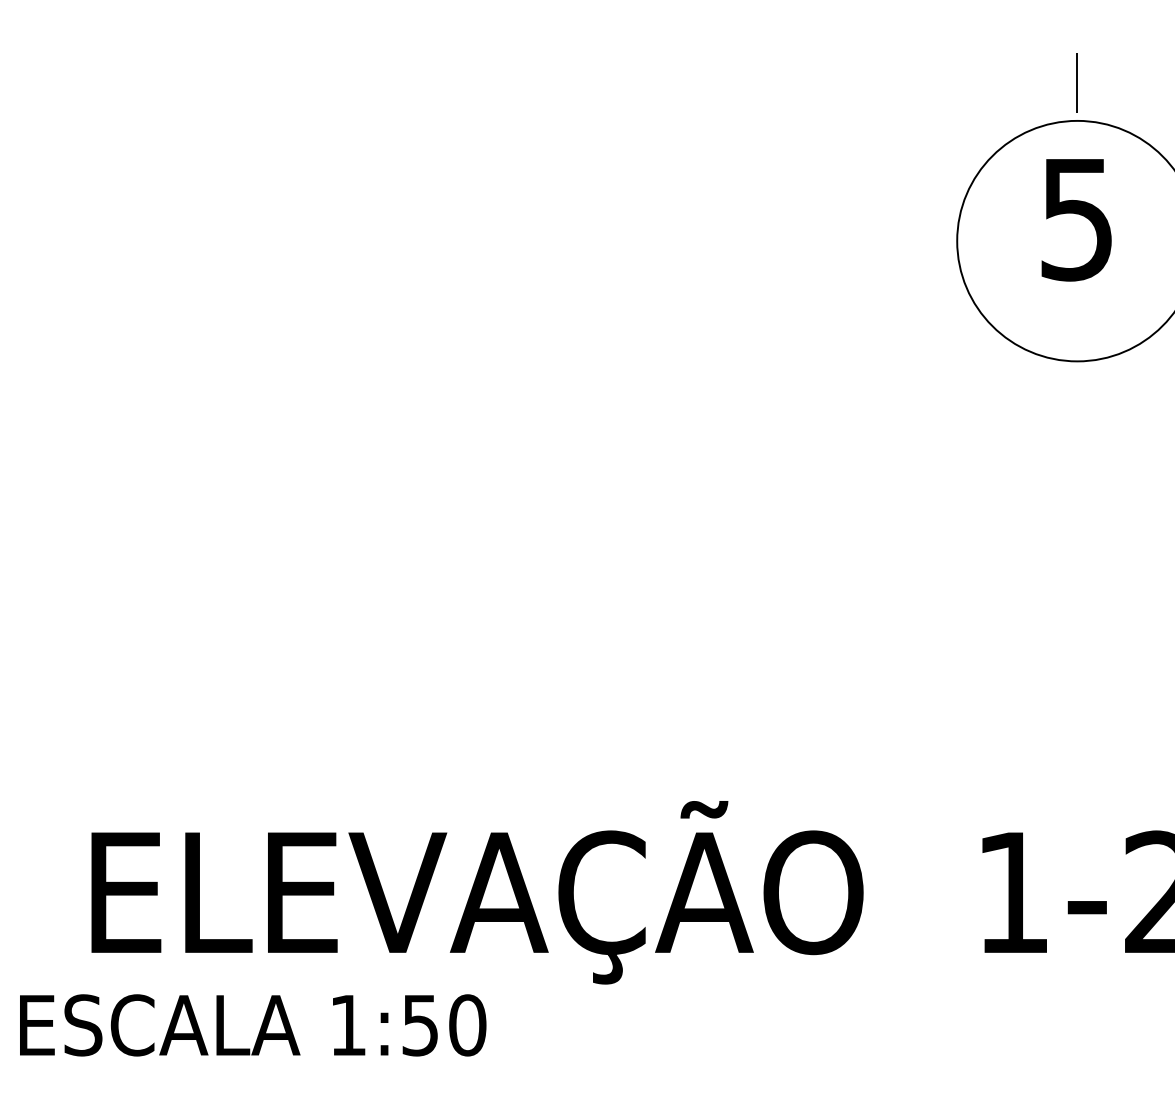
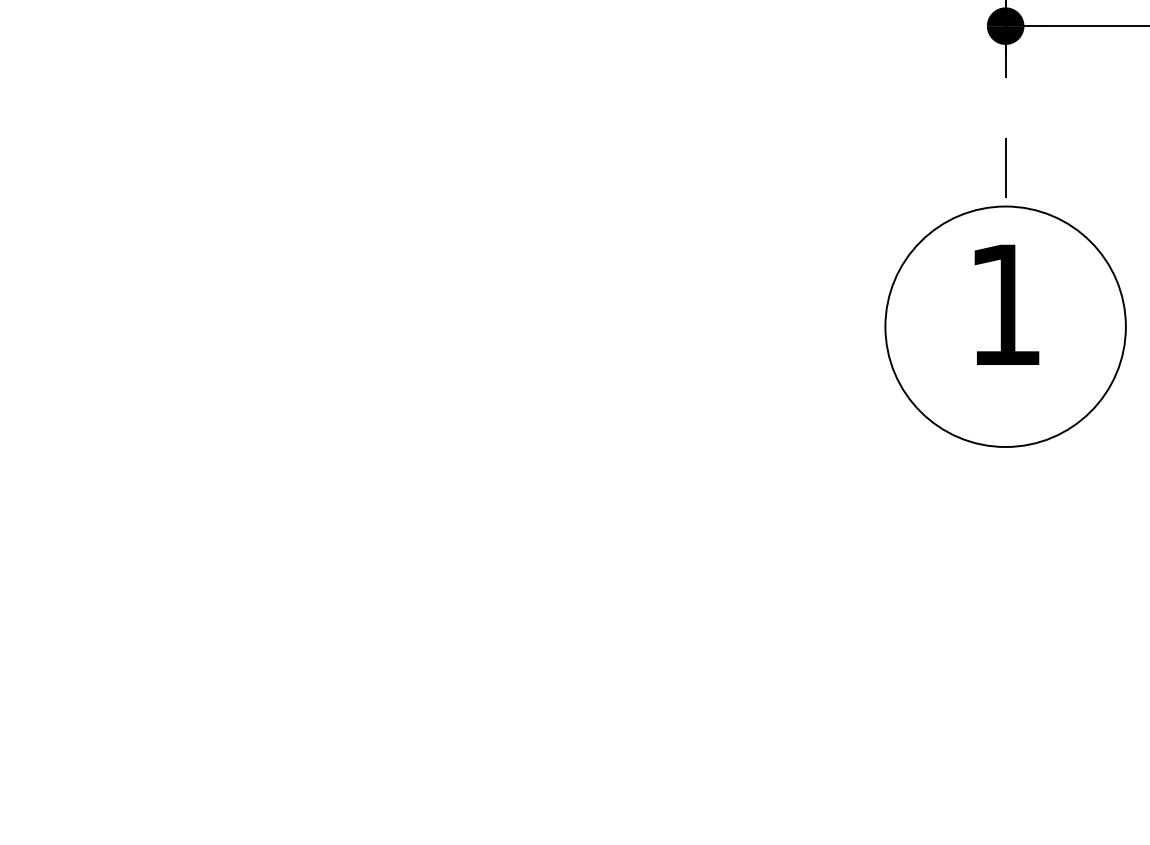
text: (1076, 220) -> (1004, 306), 5 -> 1

